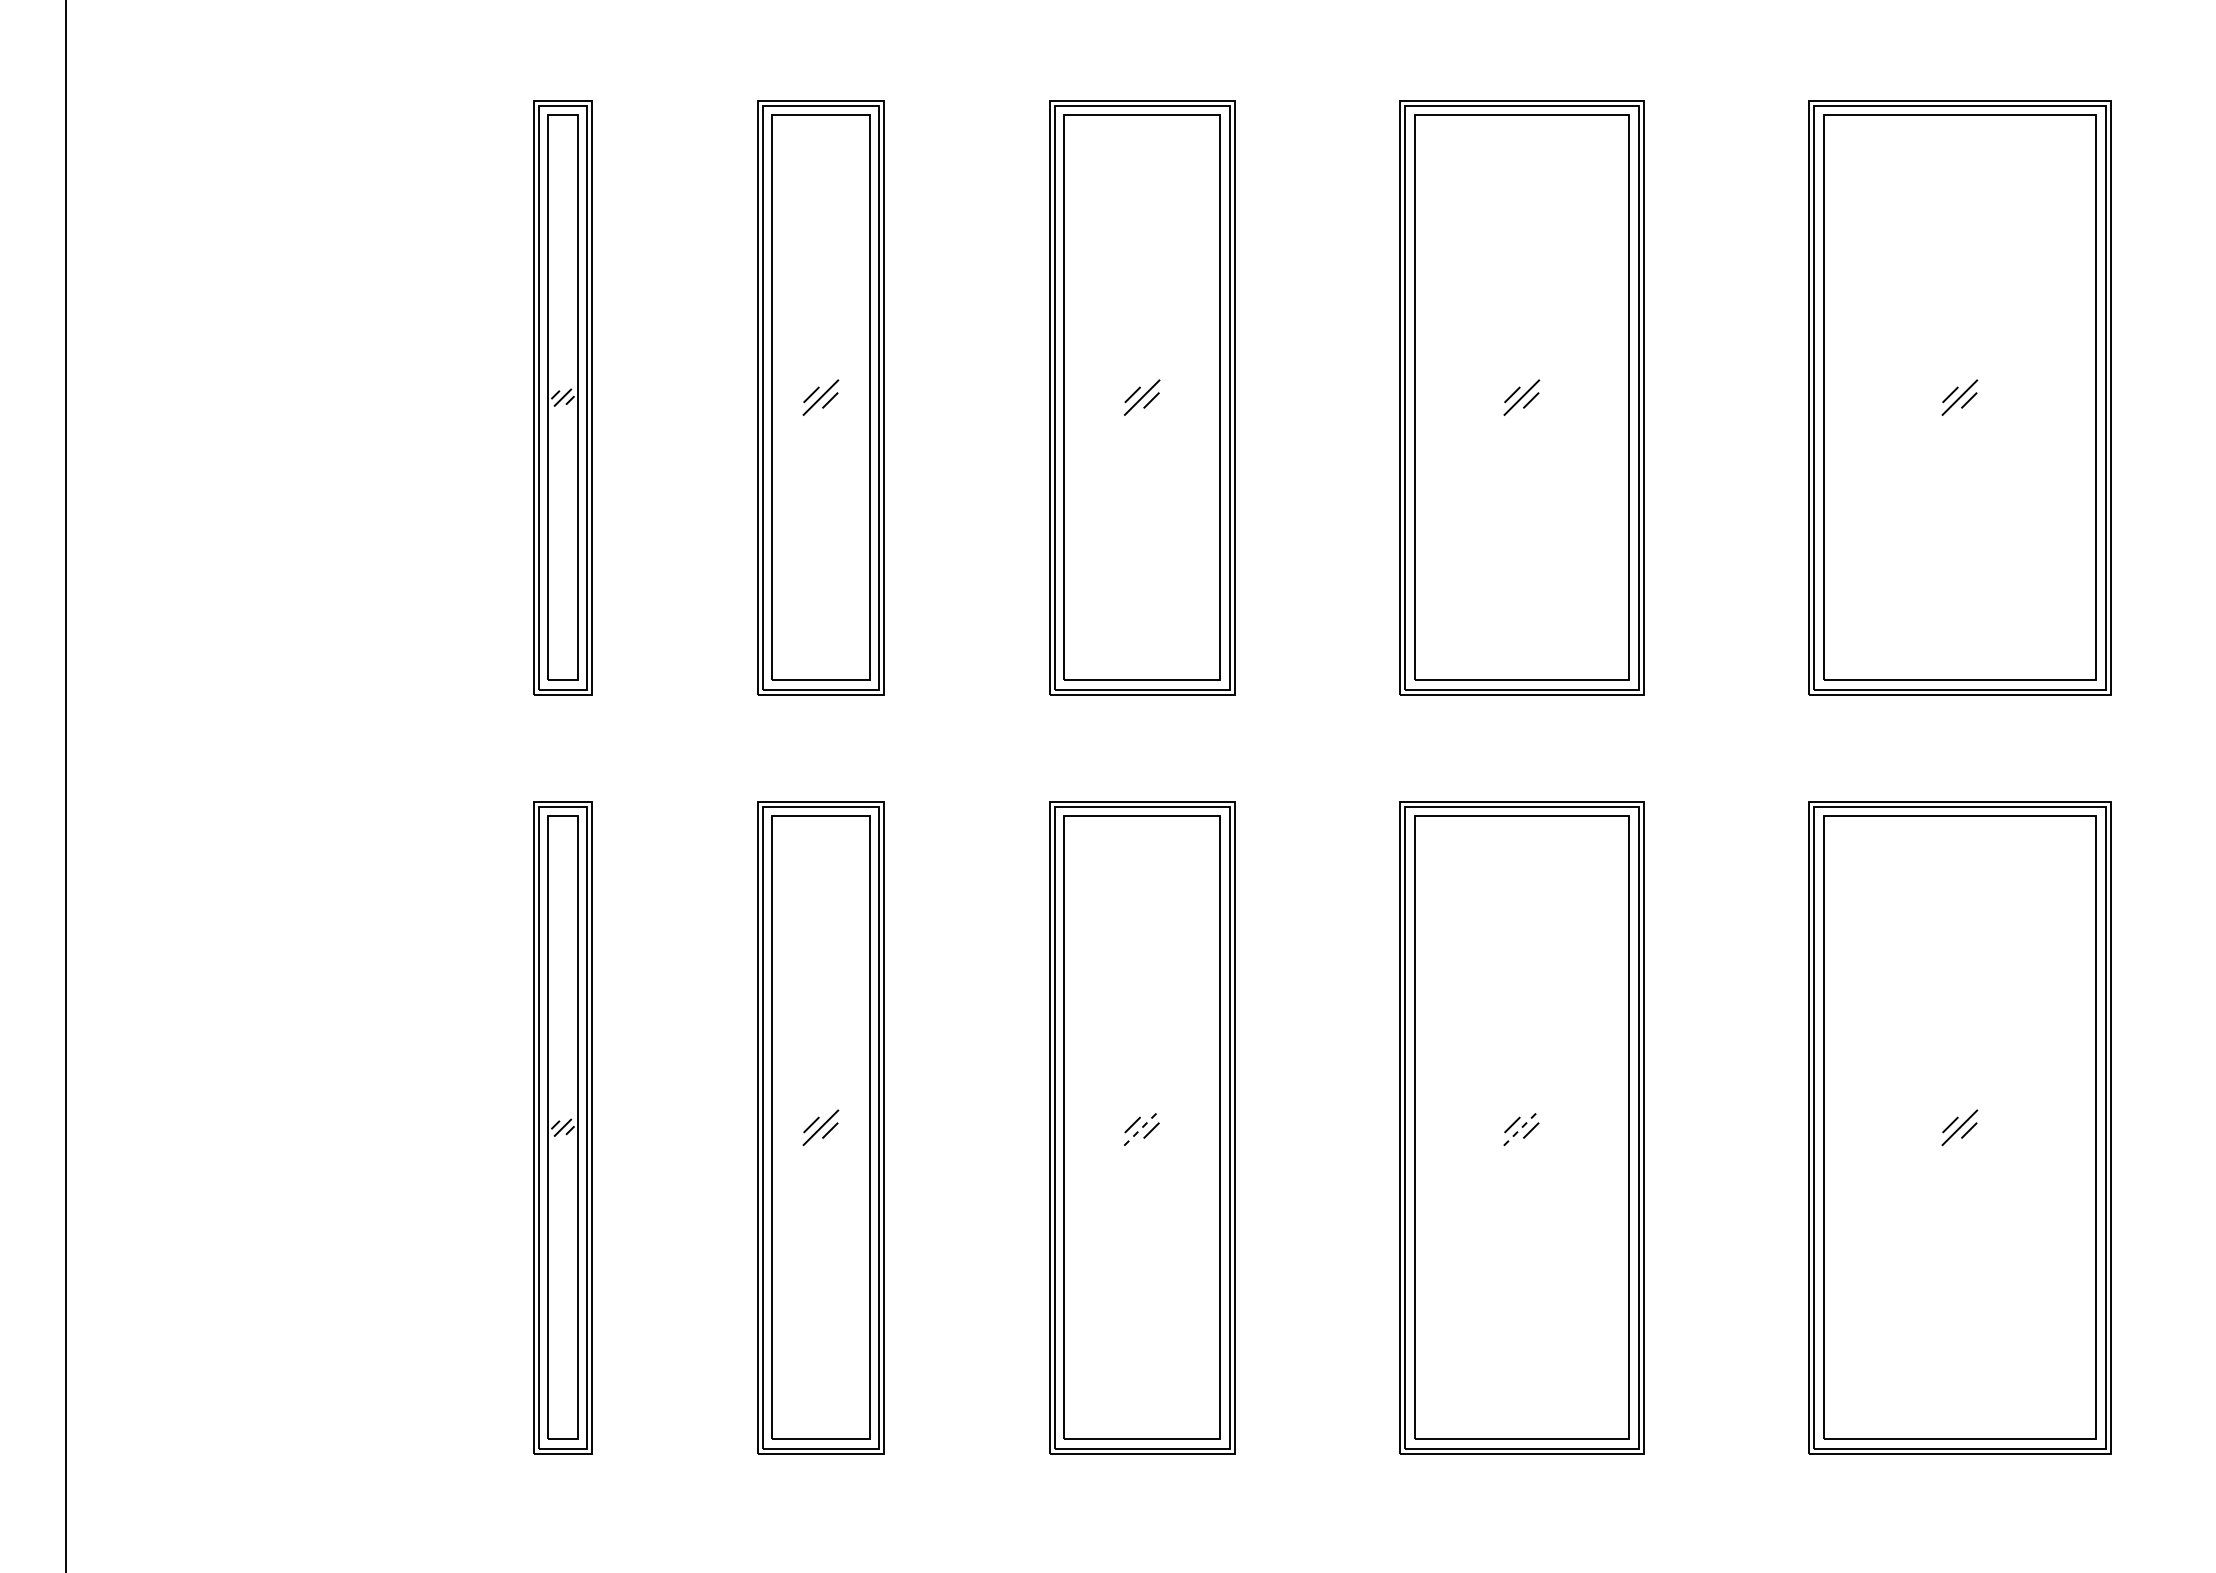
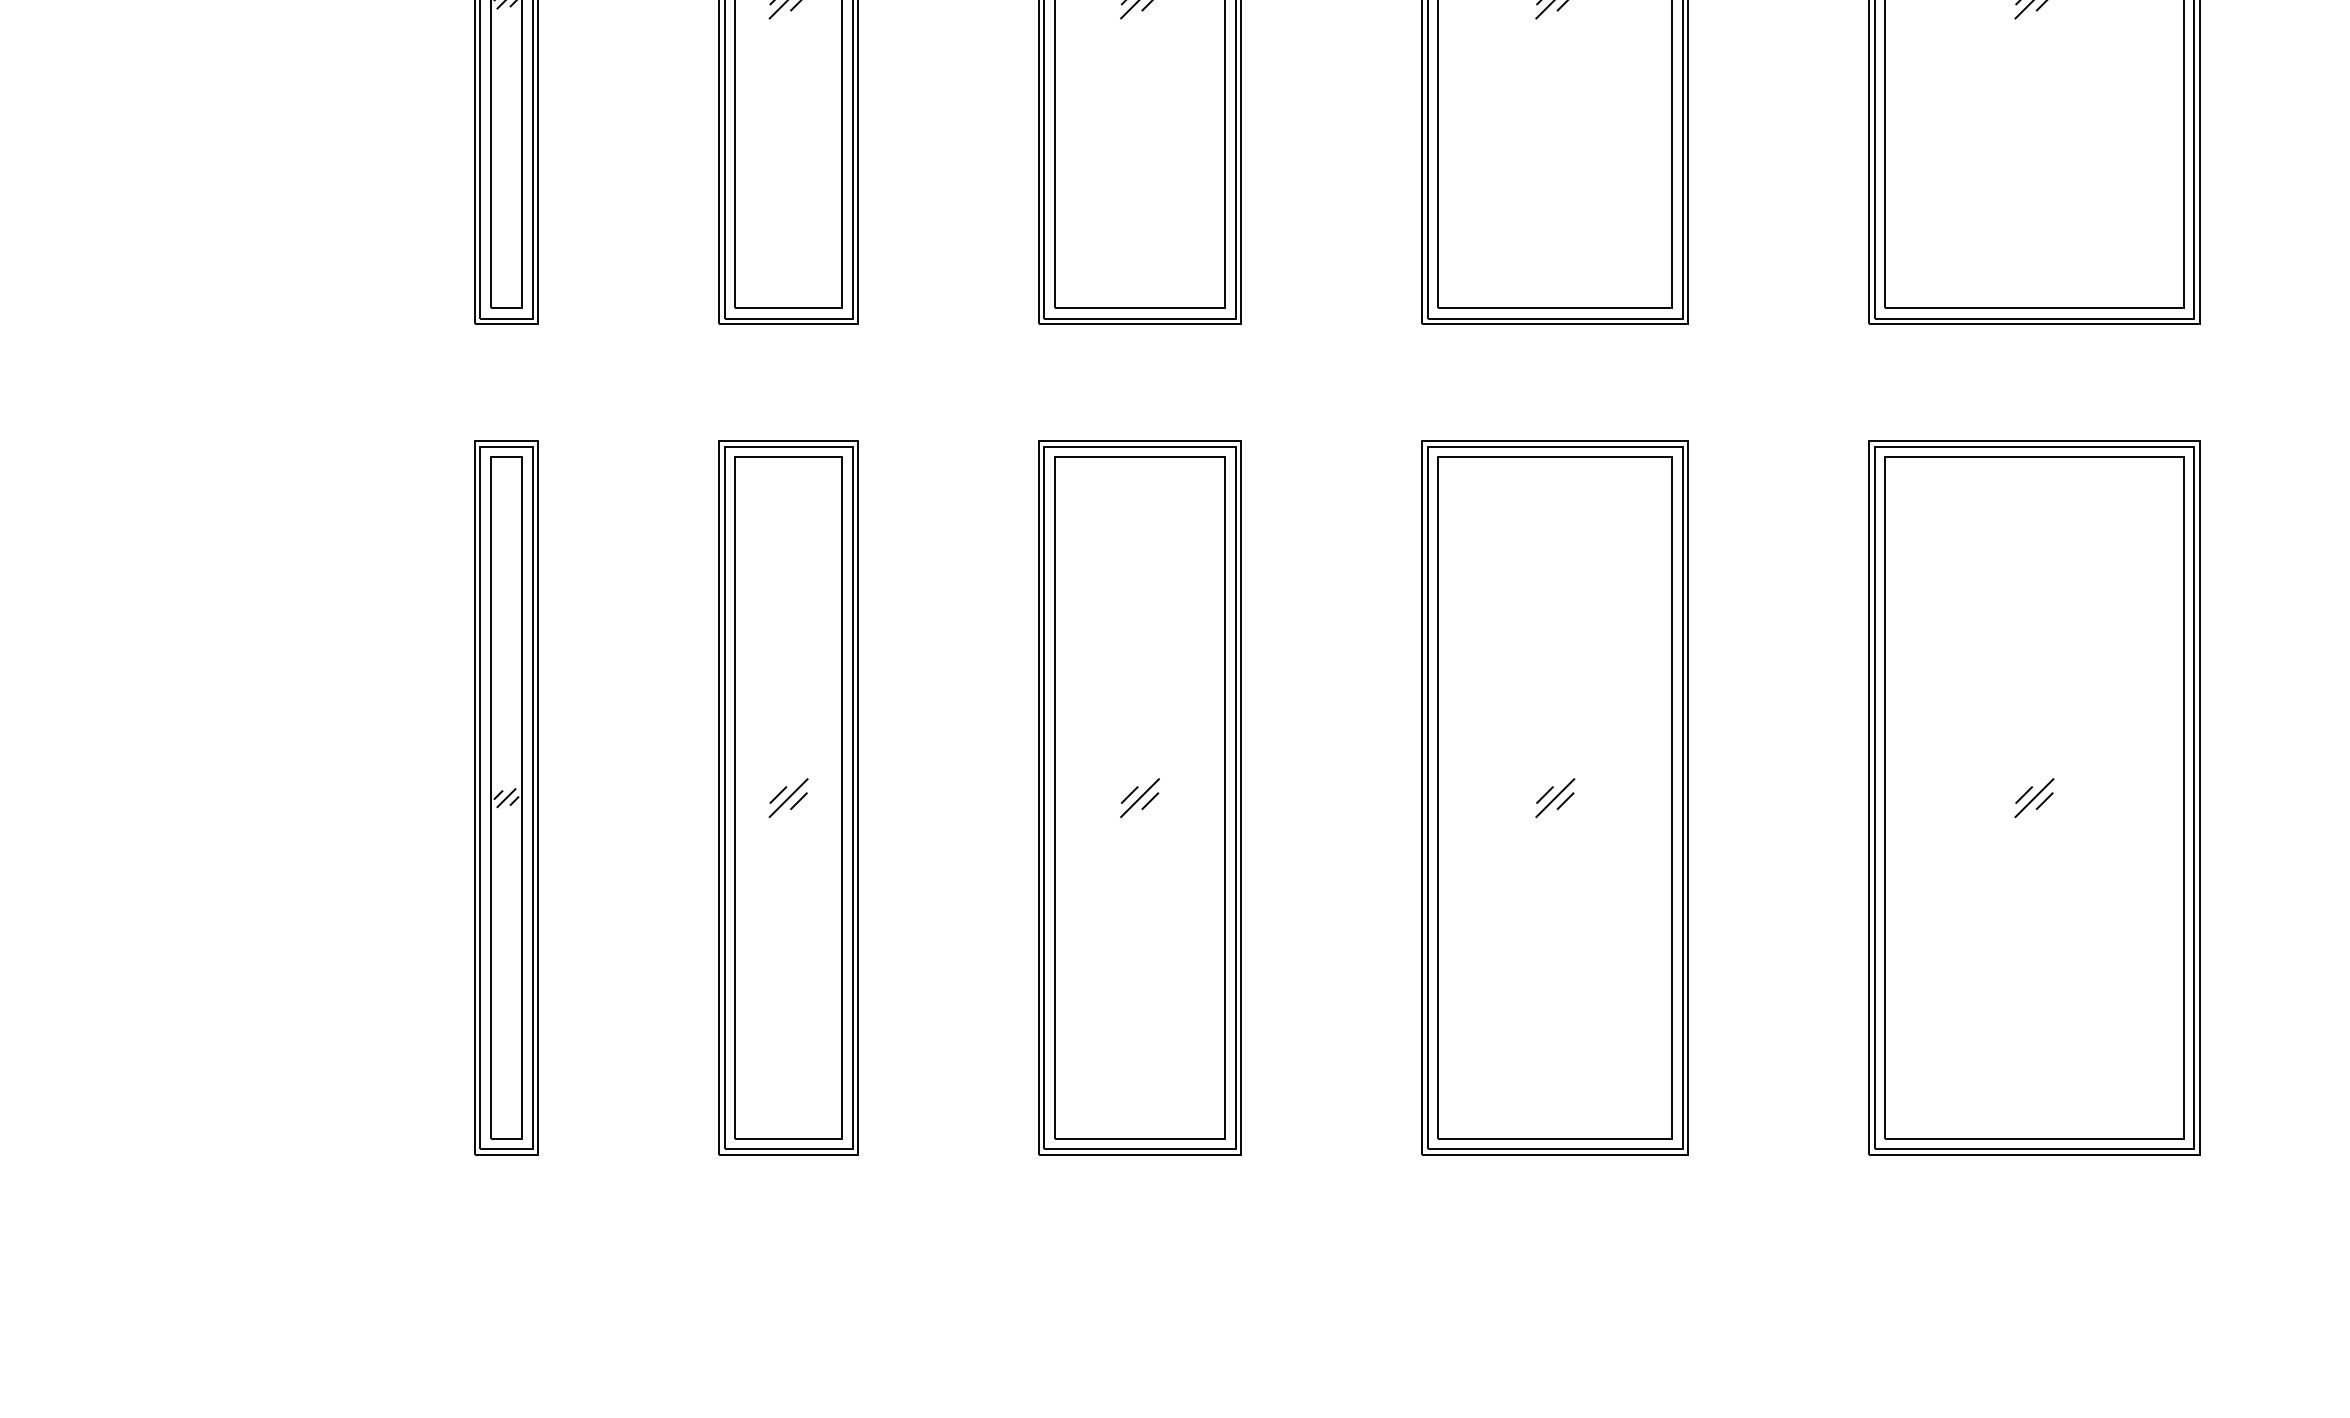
line: (1142, 1127) -> (1140, 797), dashed -> solid
line: (1522, 1127) -> (1556, 797), dashed -> solid

